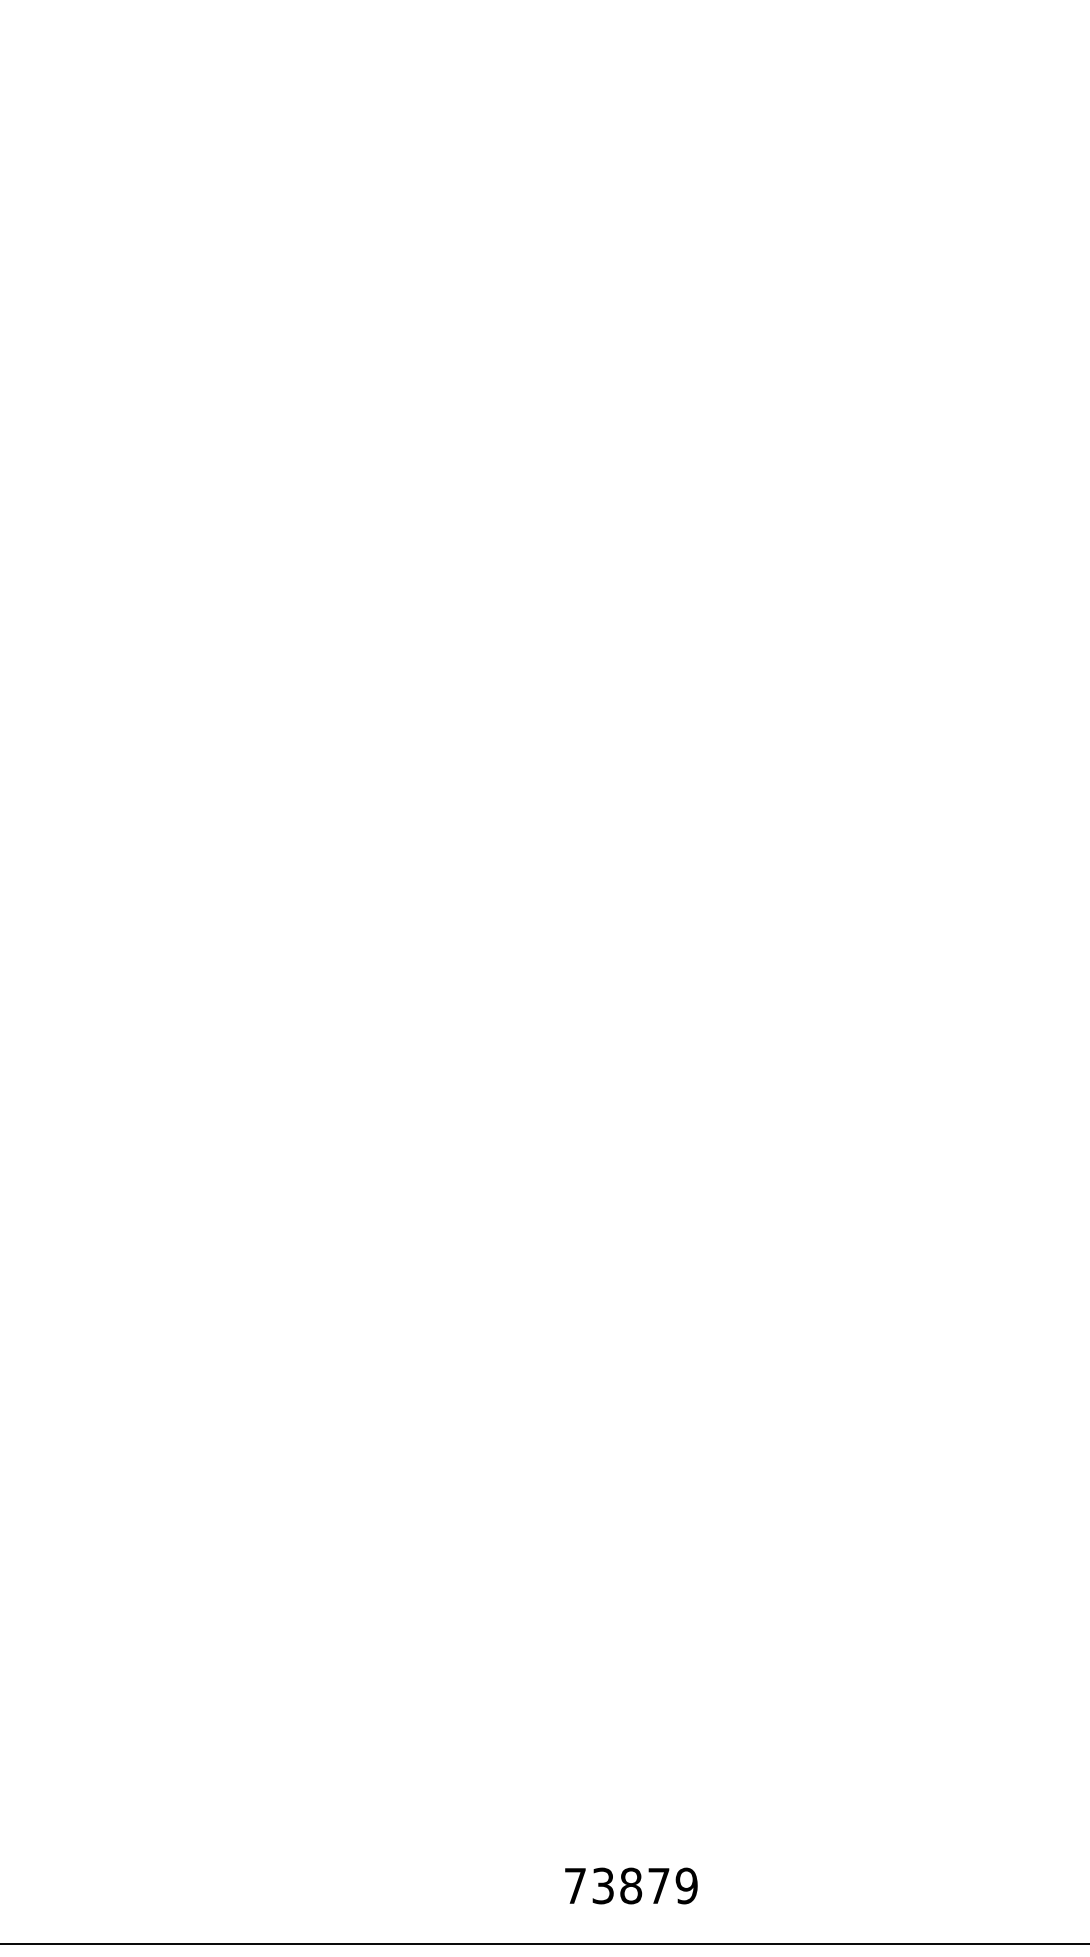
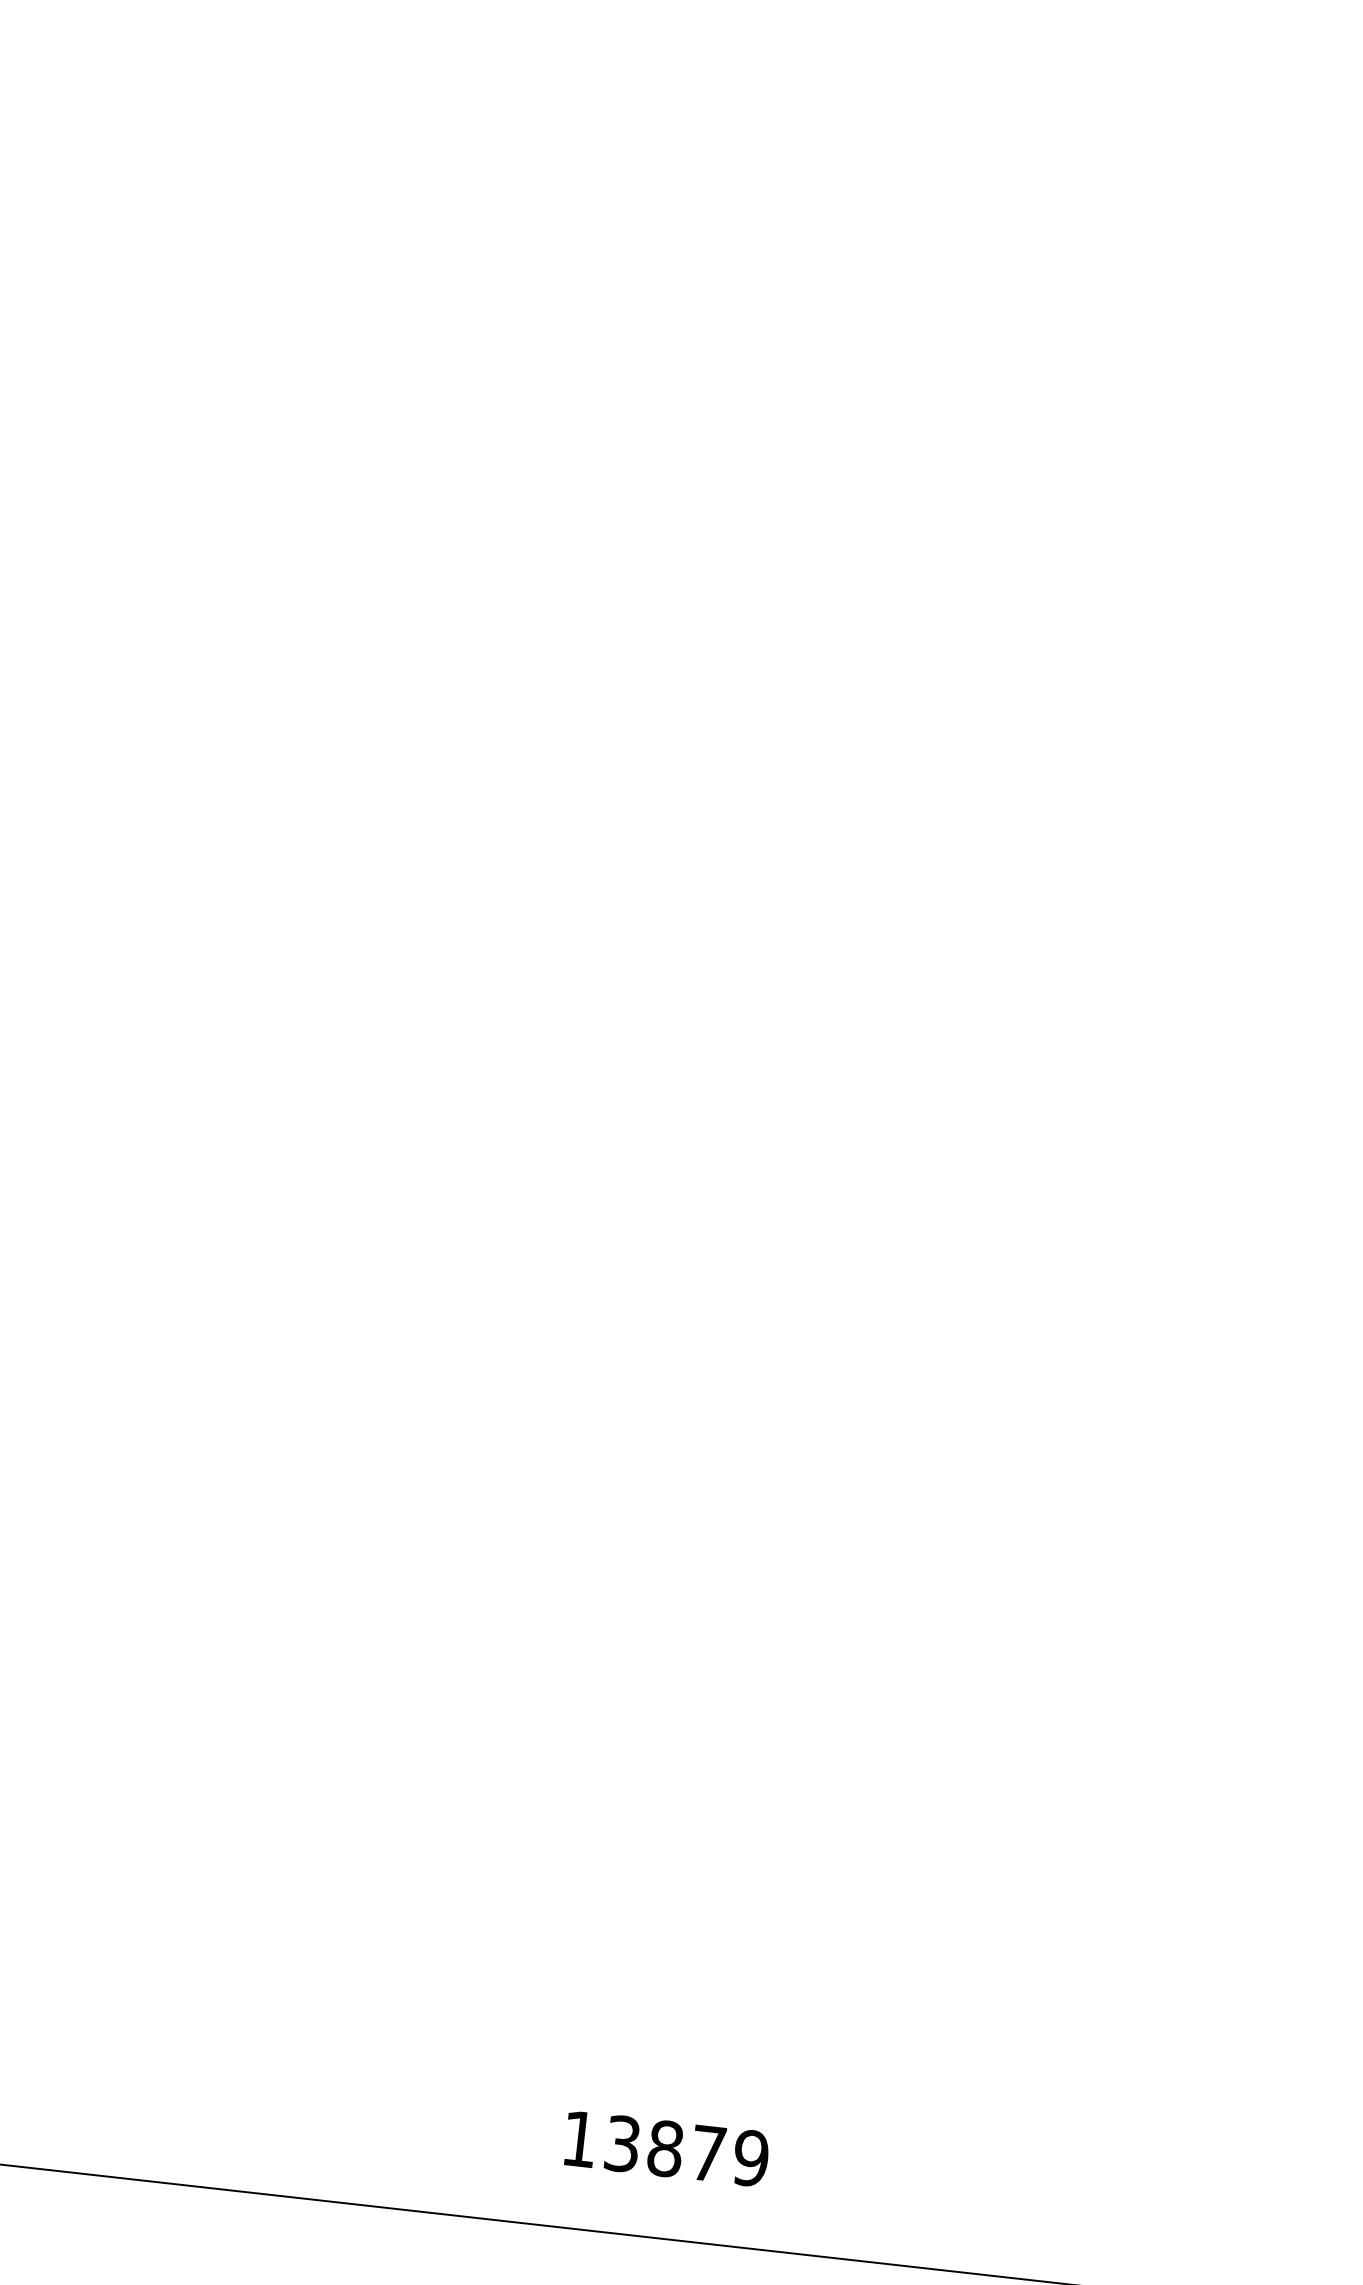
text: (575, 1885) -> (580, 2138), 73879 -> 13879

